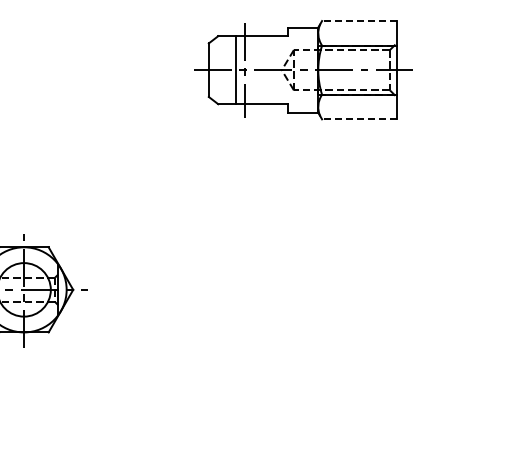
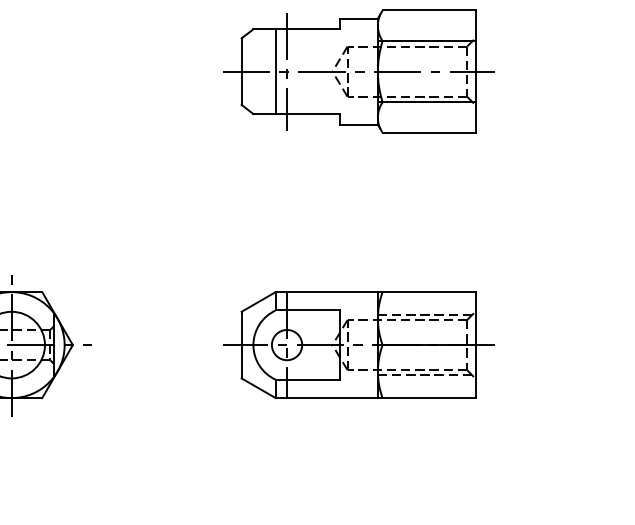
line: (359, 21) -> (429, 11), dashed -> solid
line: (359, 119) -> (429, 133), dashed -> solid
part: (303, 289) -> (359, 344), added

